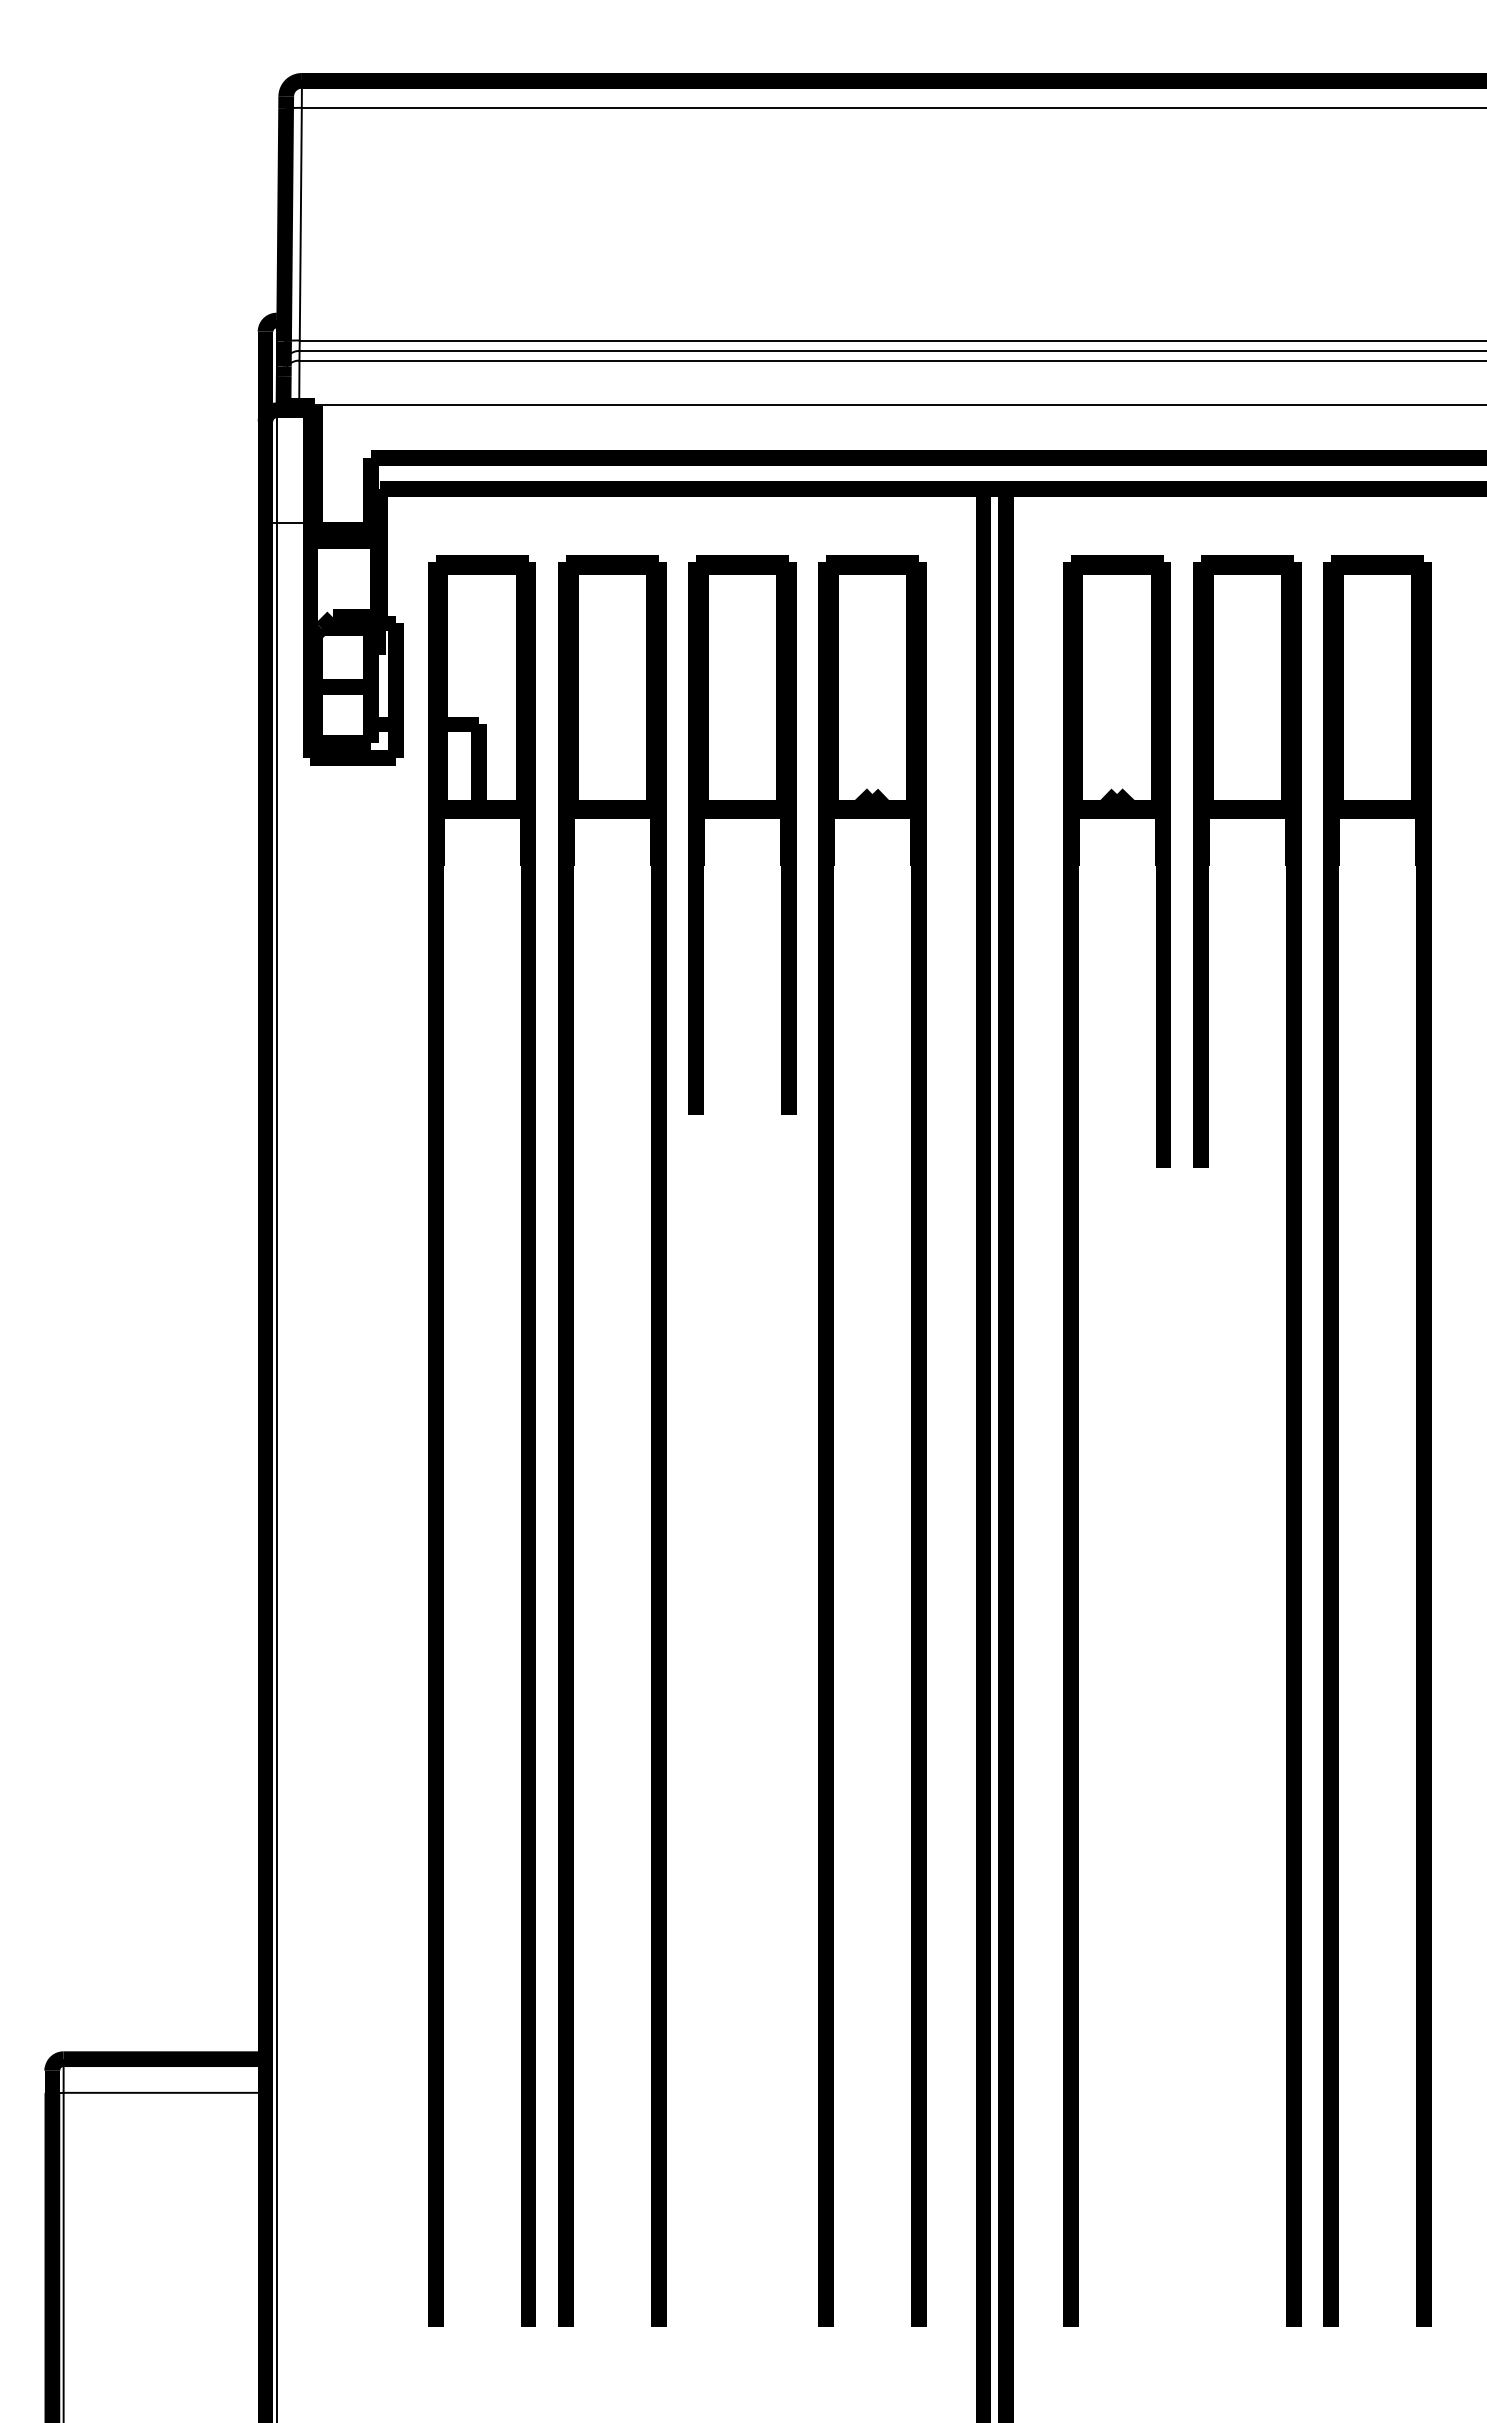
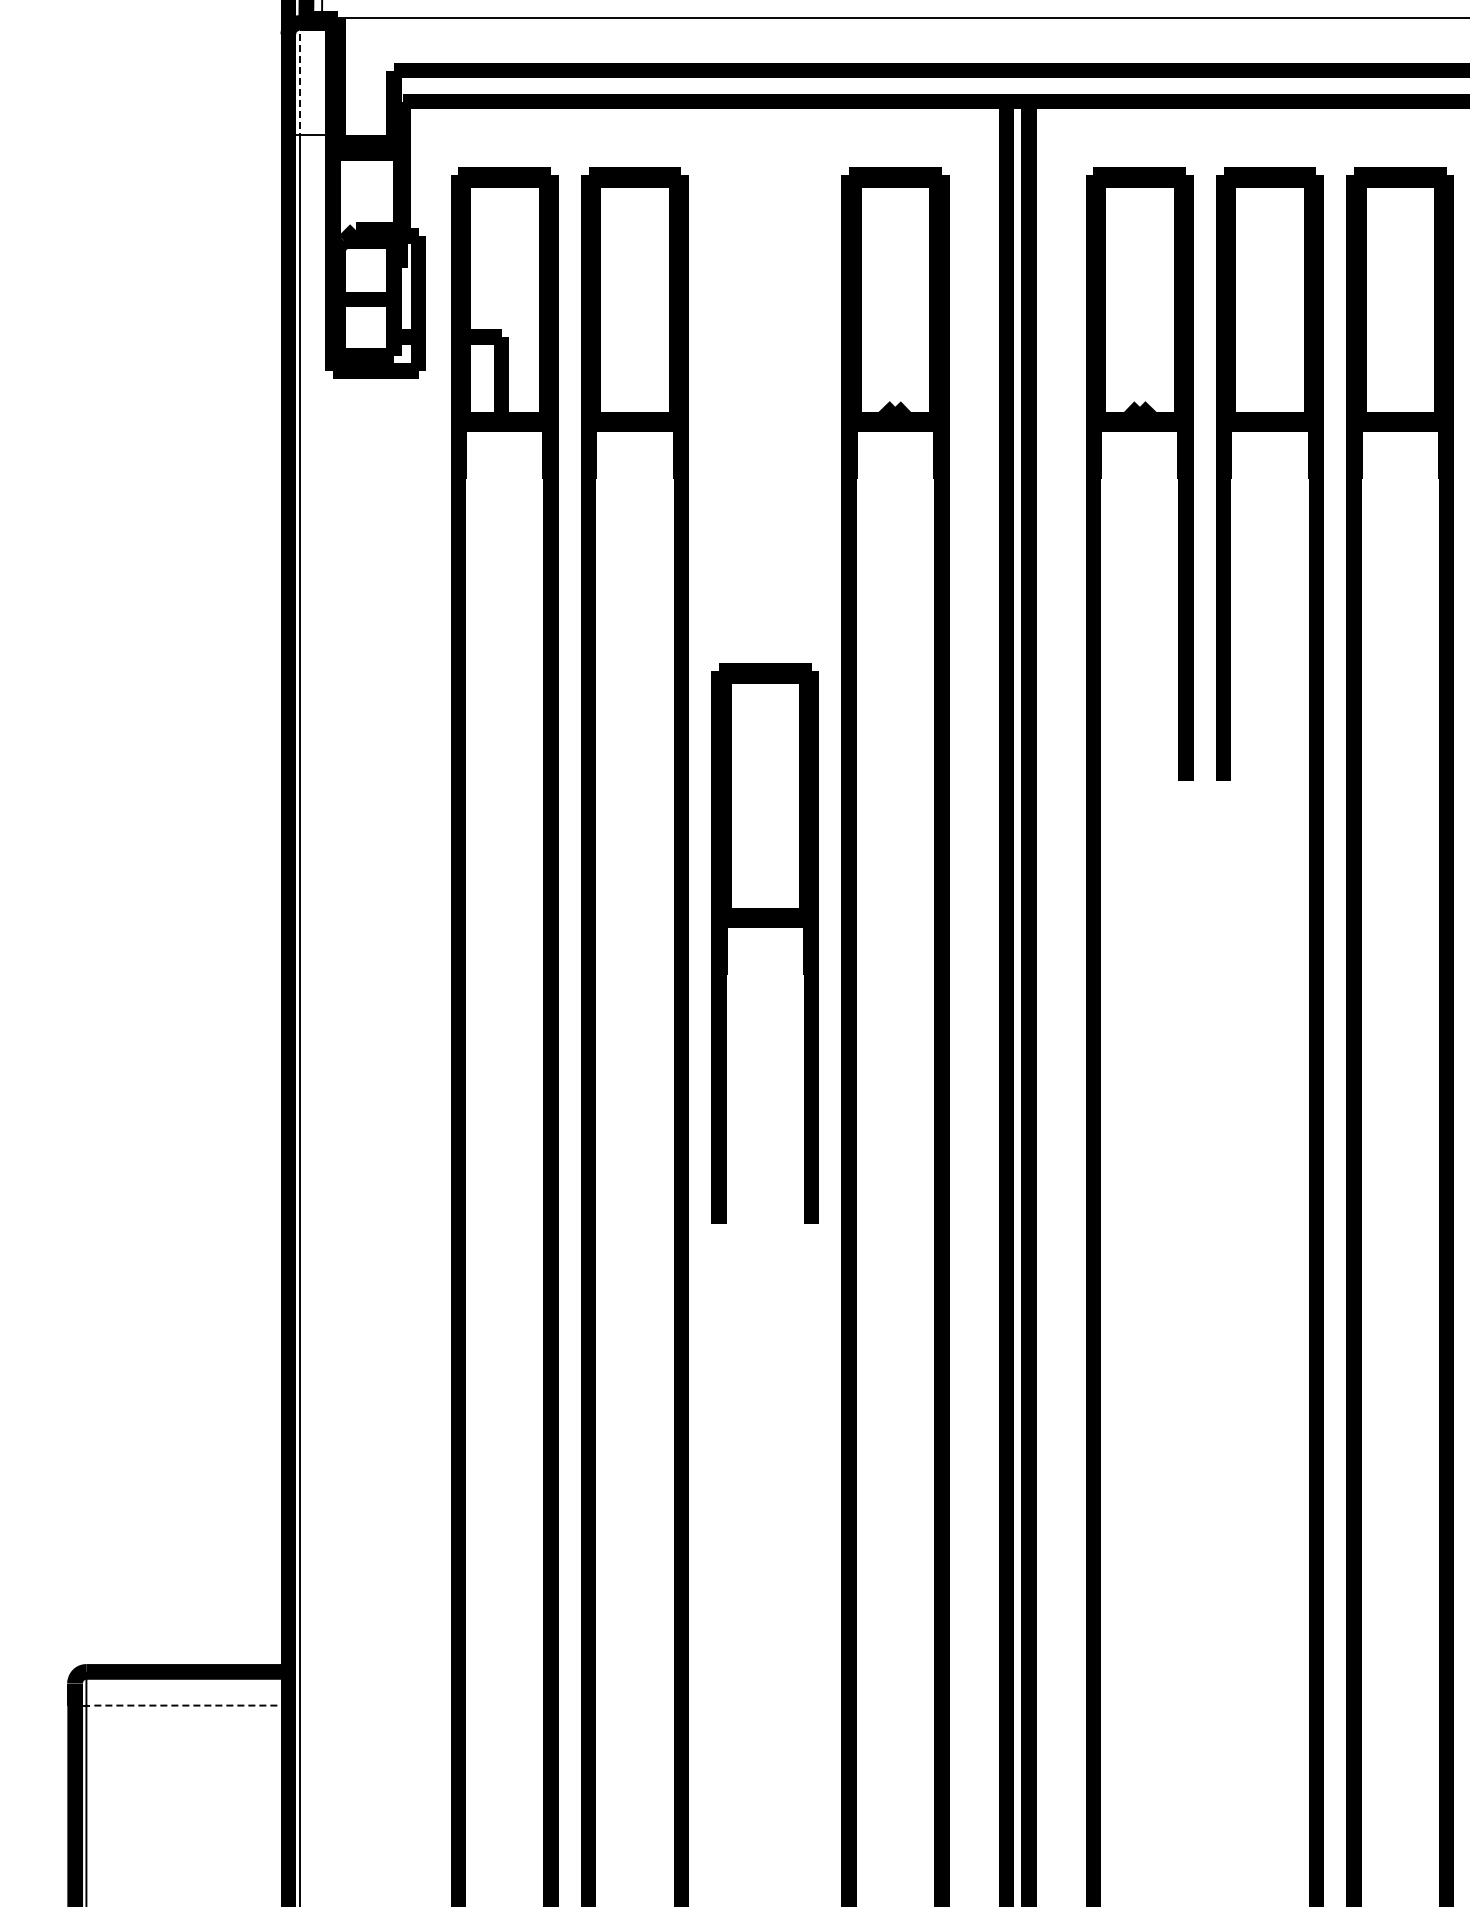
line: (276, 466) -> (299, 79), solid -> dashed
part: (742, 818) -> (765, 927), moved
line: (164, 2092) -> (187, 1705), solid -> dashed

